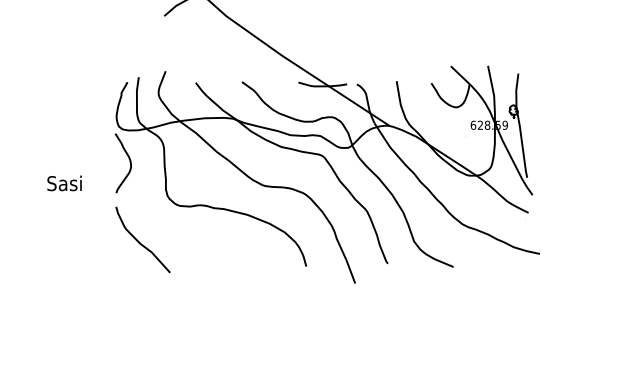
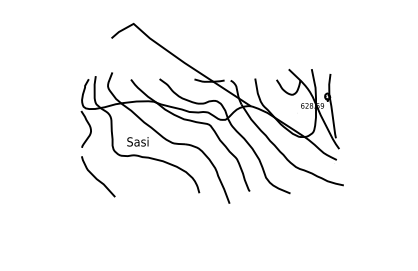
text: (63, 182) -> (137, 141), moved

